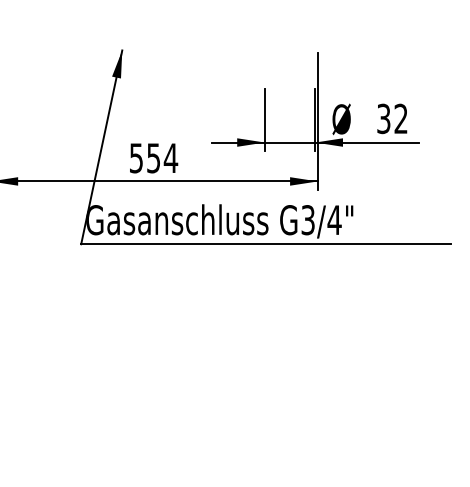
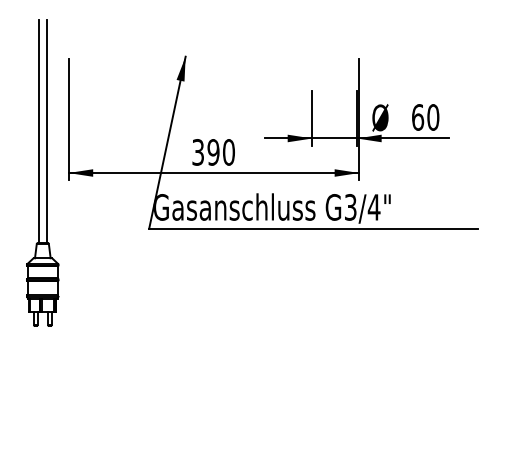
text: (392, 118) -> (425, 117), 32 -> 60
text: (154, 158) -> (214, 152), 554 -> 390

